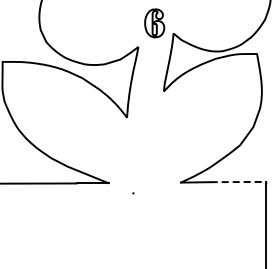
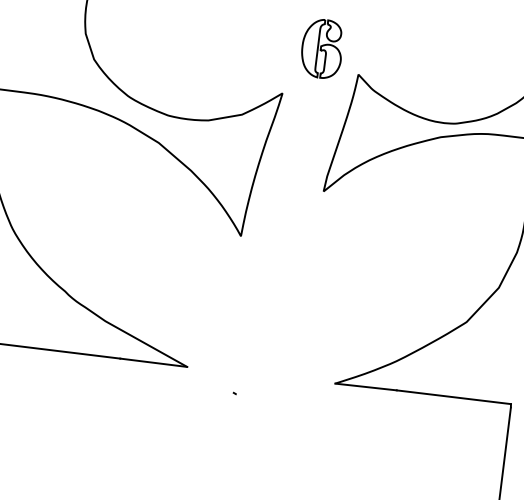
line: (238, 182) -> (453, 398), dashed -> solid

